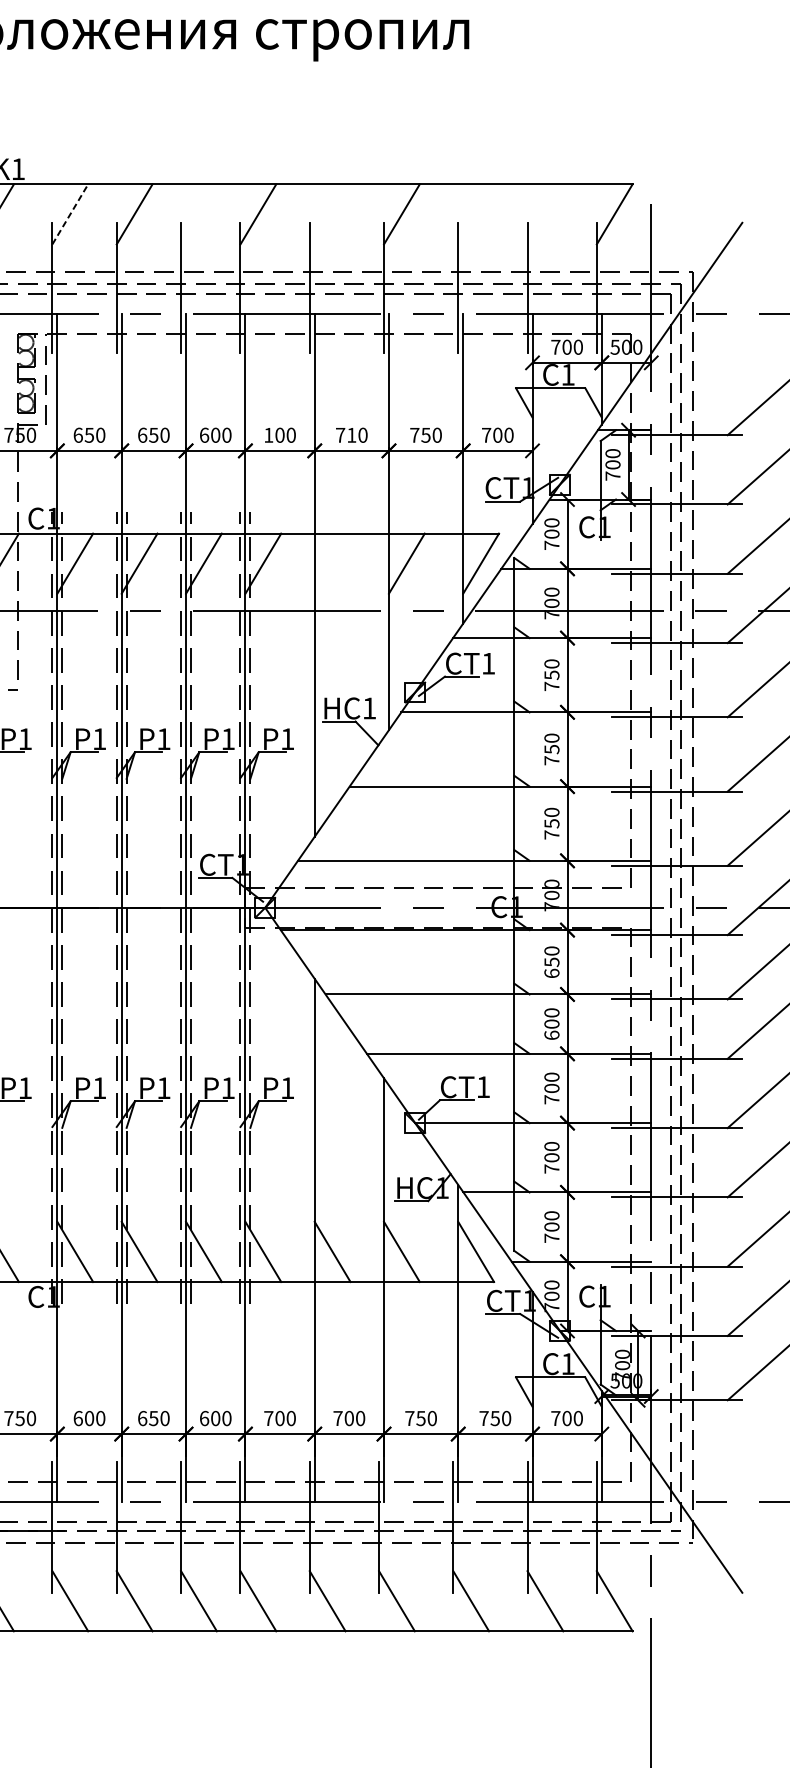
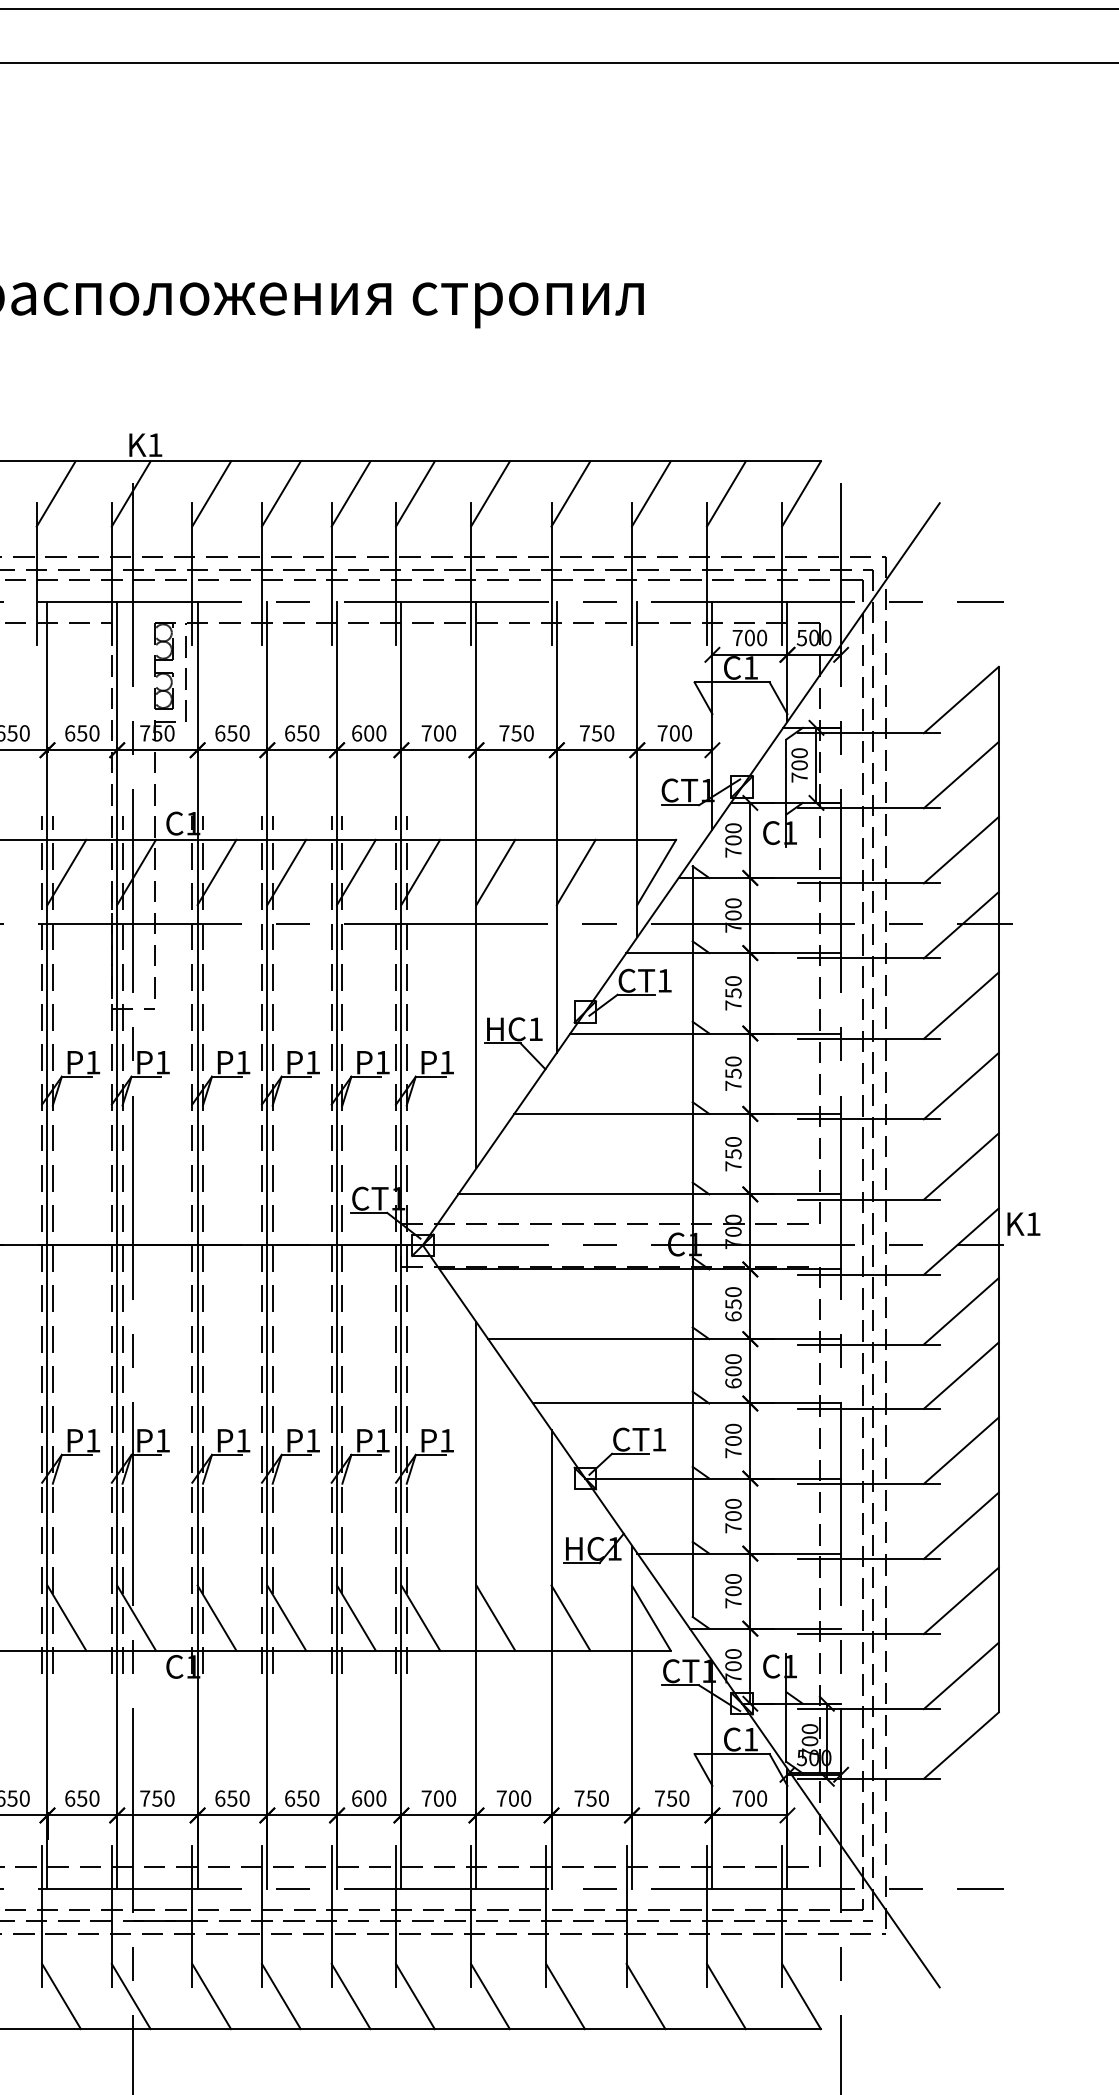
line: (70, 213) -> (211, 493), dashed -> solid
line: (198, 213) -> (350, 493), added
line: (327, 213) -> (490, 493), added
line: (475, 213) -> (650, 493), added
line: (545, 213) -> (726, 493), added
text: (268, 435) -> (426, 733), 100 -> 700
text: (351, 435) -> (516, 733), 710 -> 750
line: (332, 563) -> (495, 872), added
text: (89, 1418) -> (232, 1798), 600 -> 650

